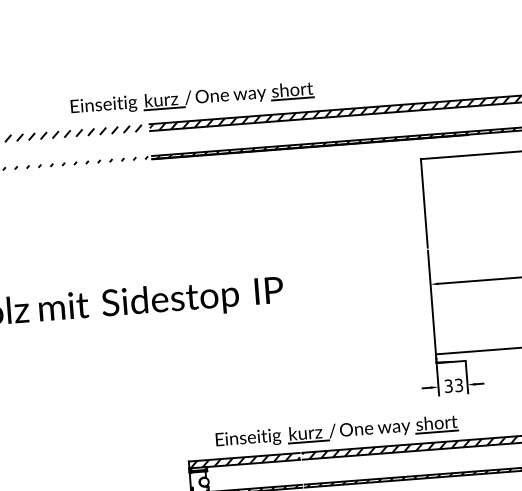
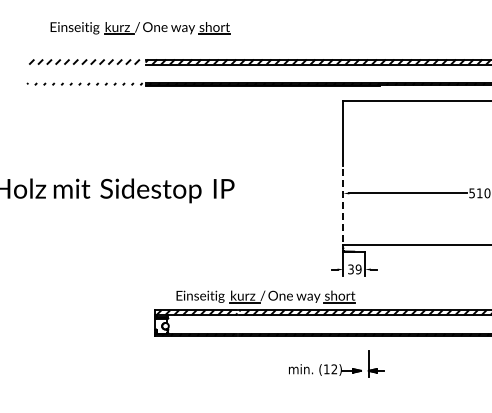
part: (192, 99) -> (140, 28), moved
line: (432, 303) -> (343, 207), solid -> dashed
text: (458, 385) -> (358, 269), 33 -> 39

